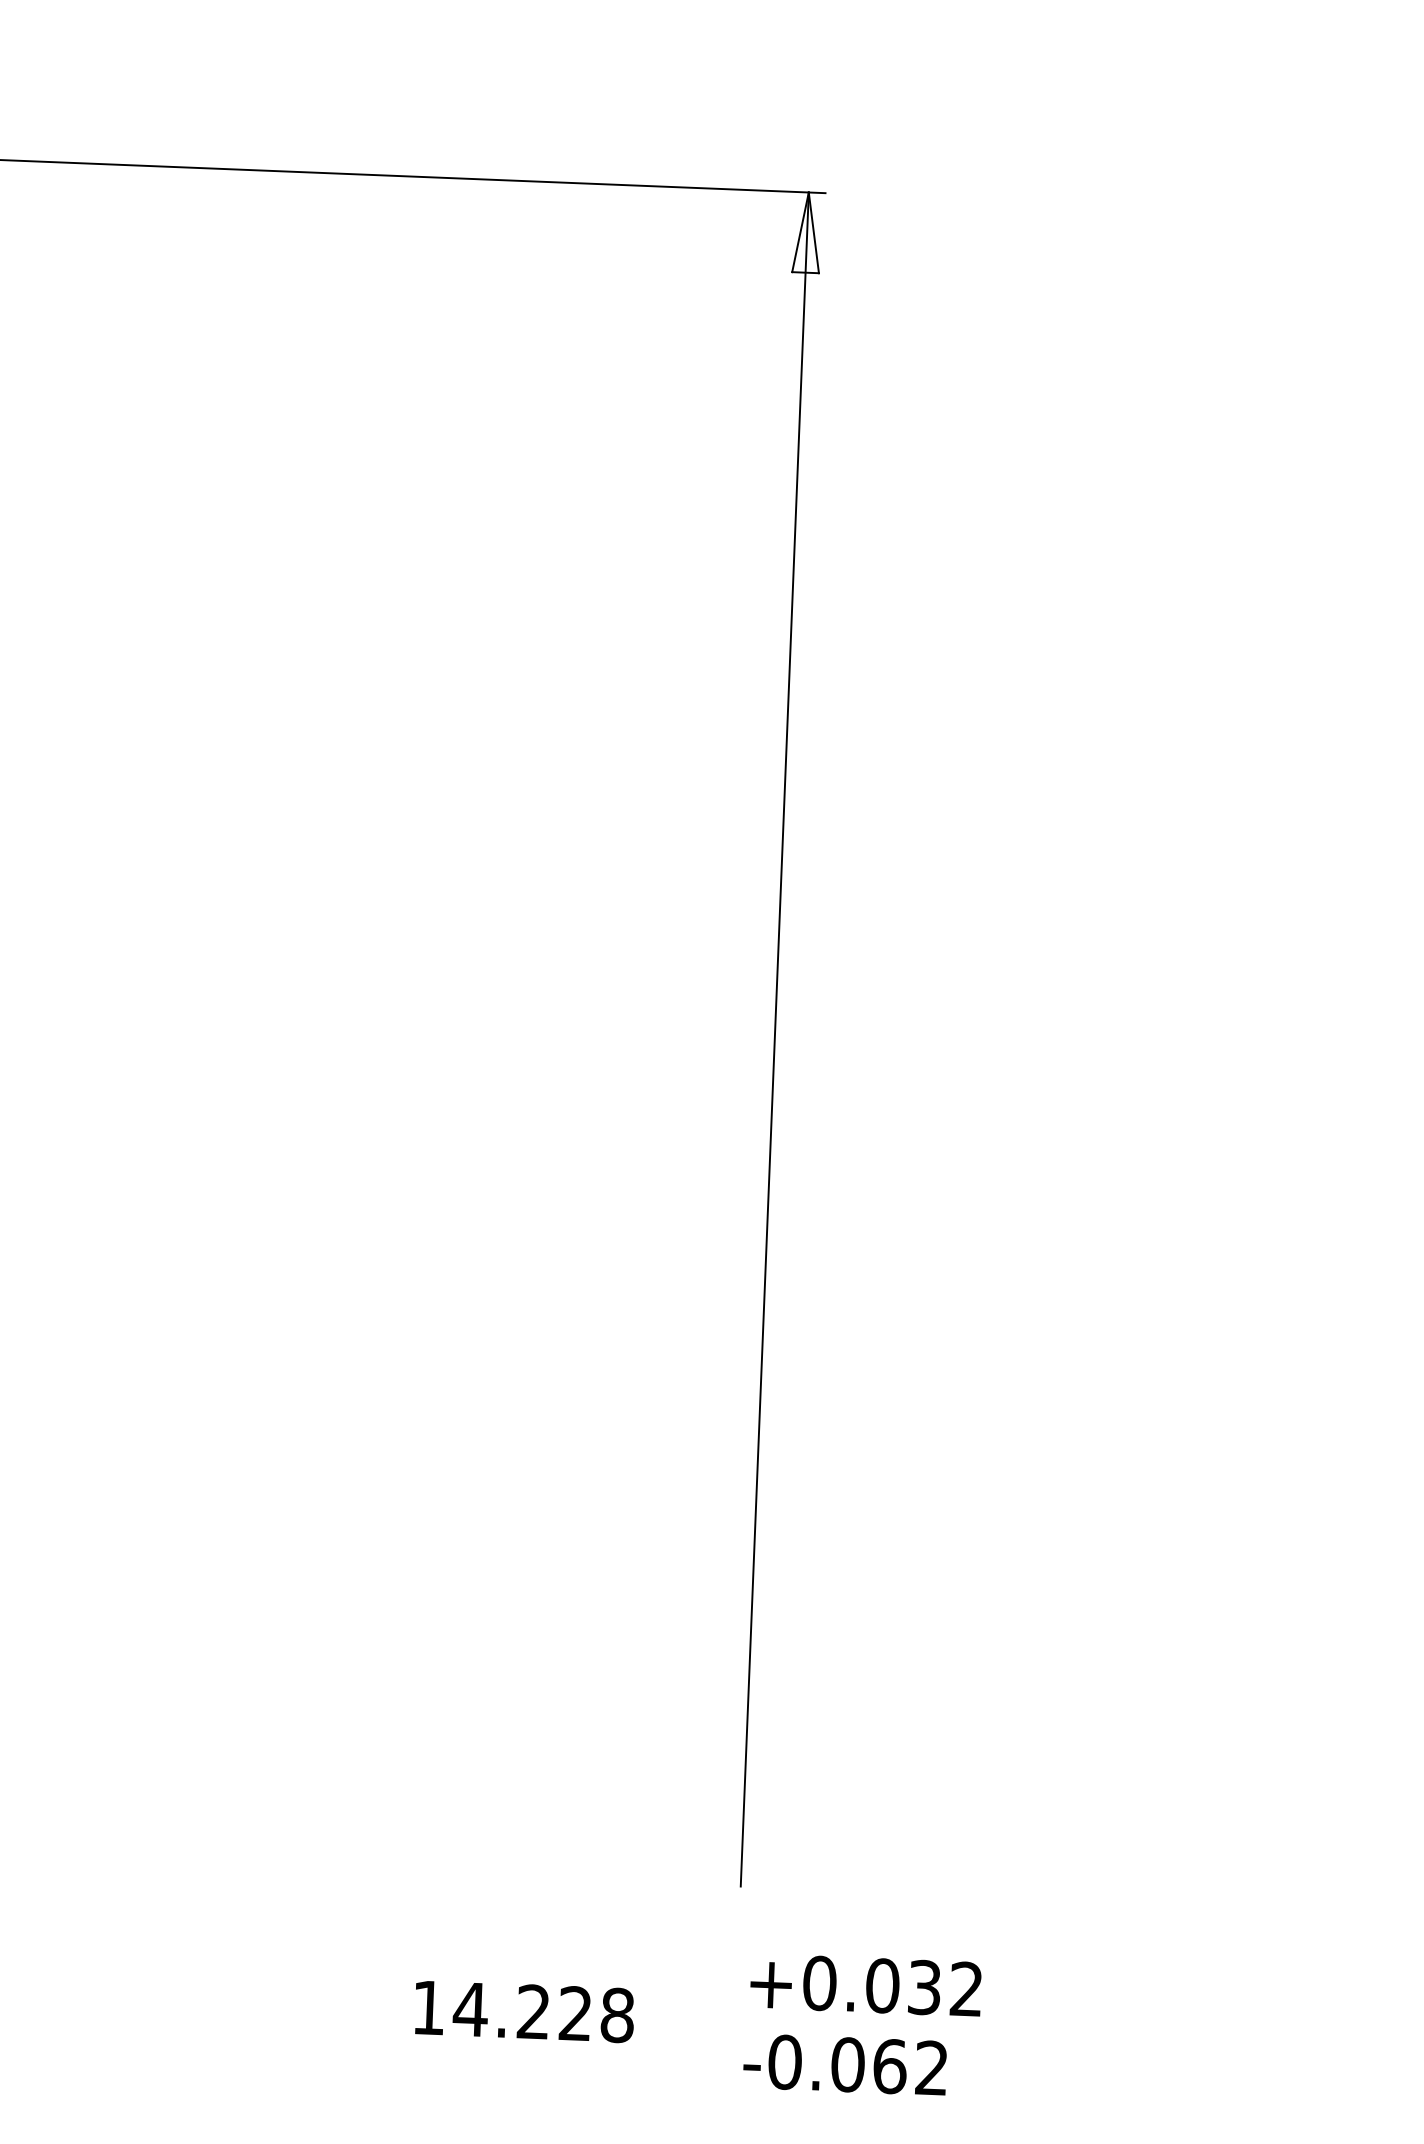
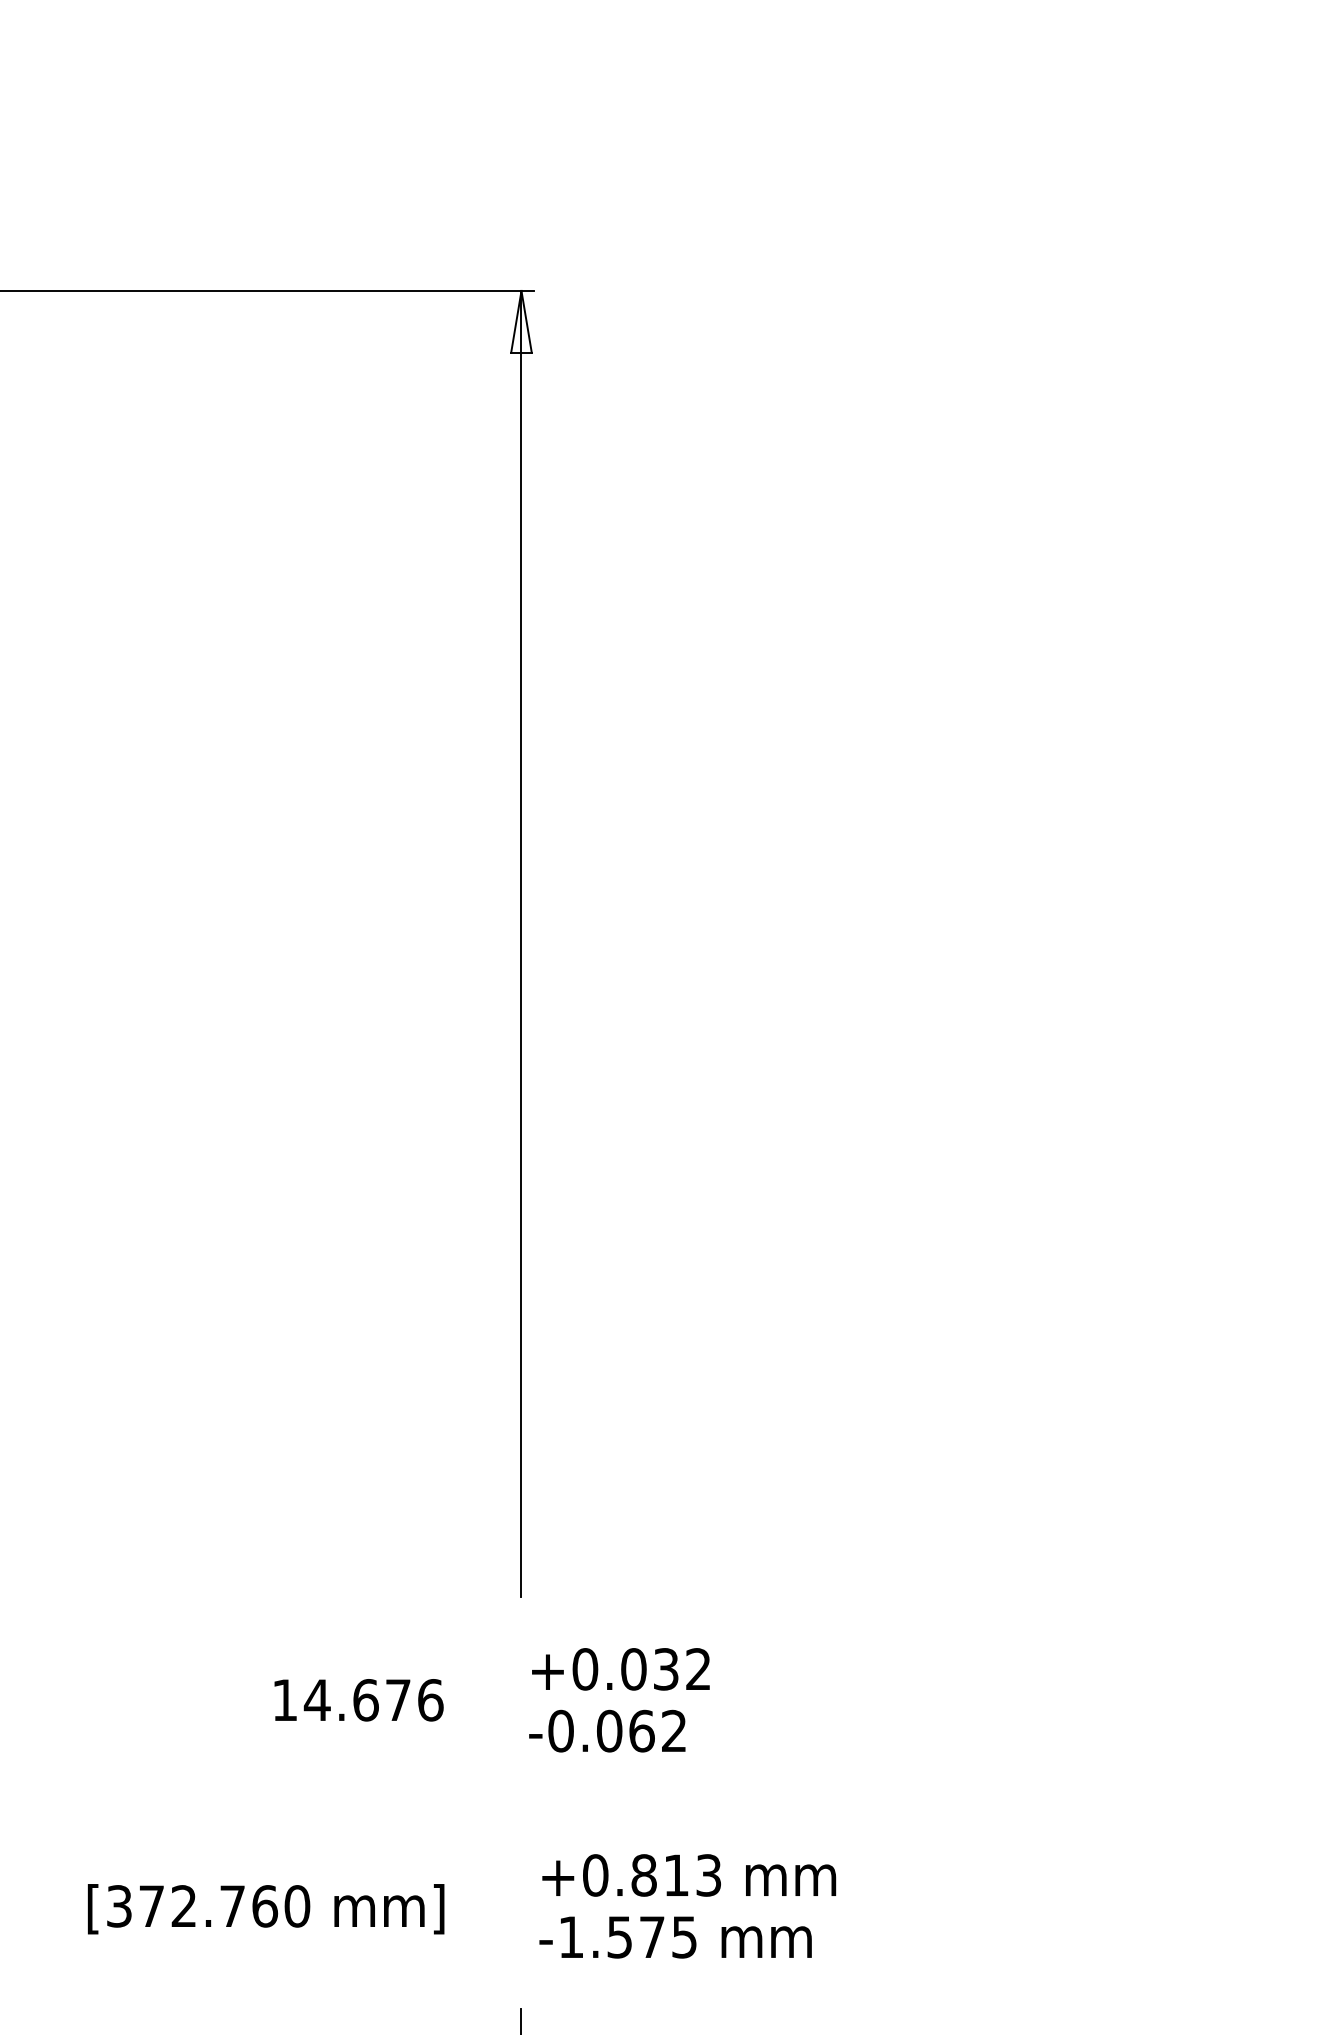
text: (575, 2014) -> (398, 1700), 14.228 -> 14.676

